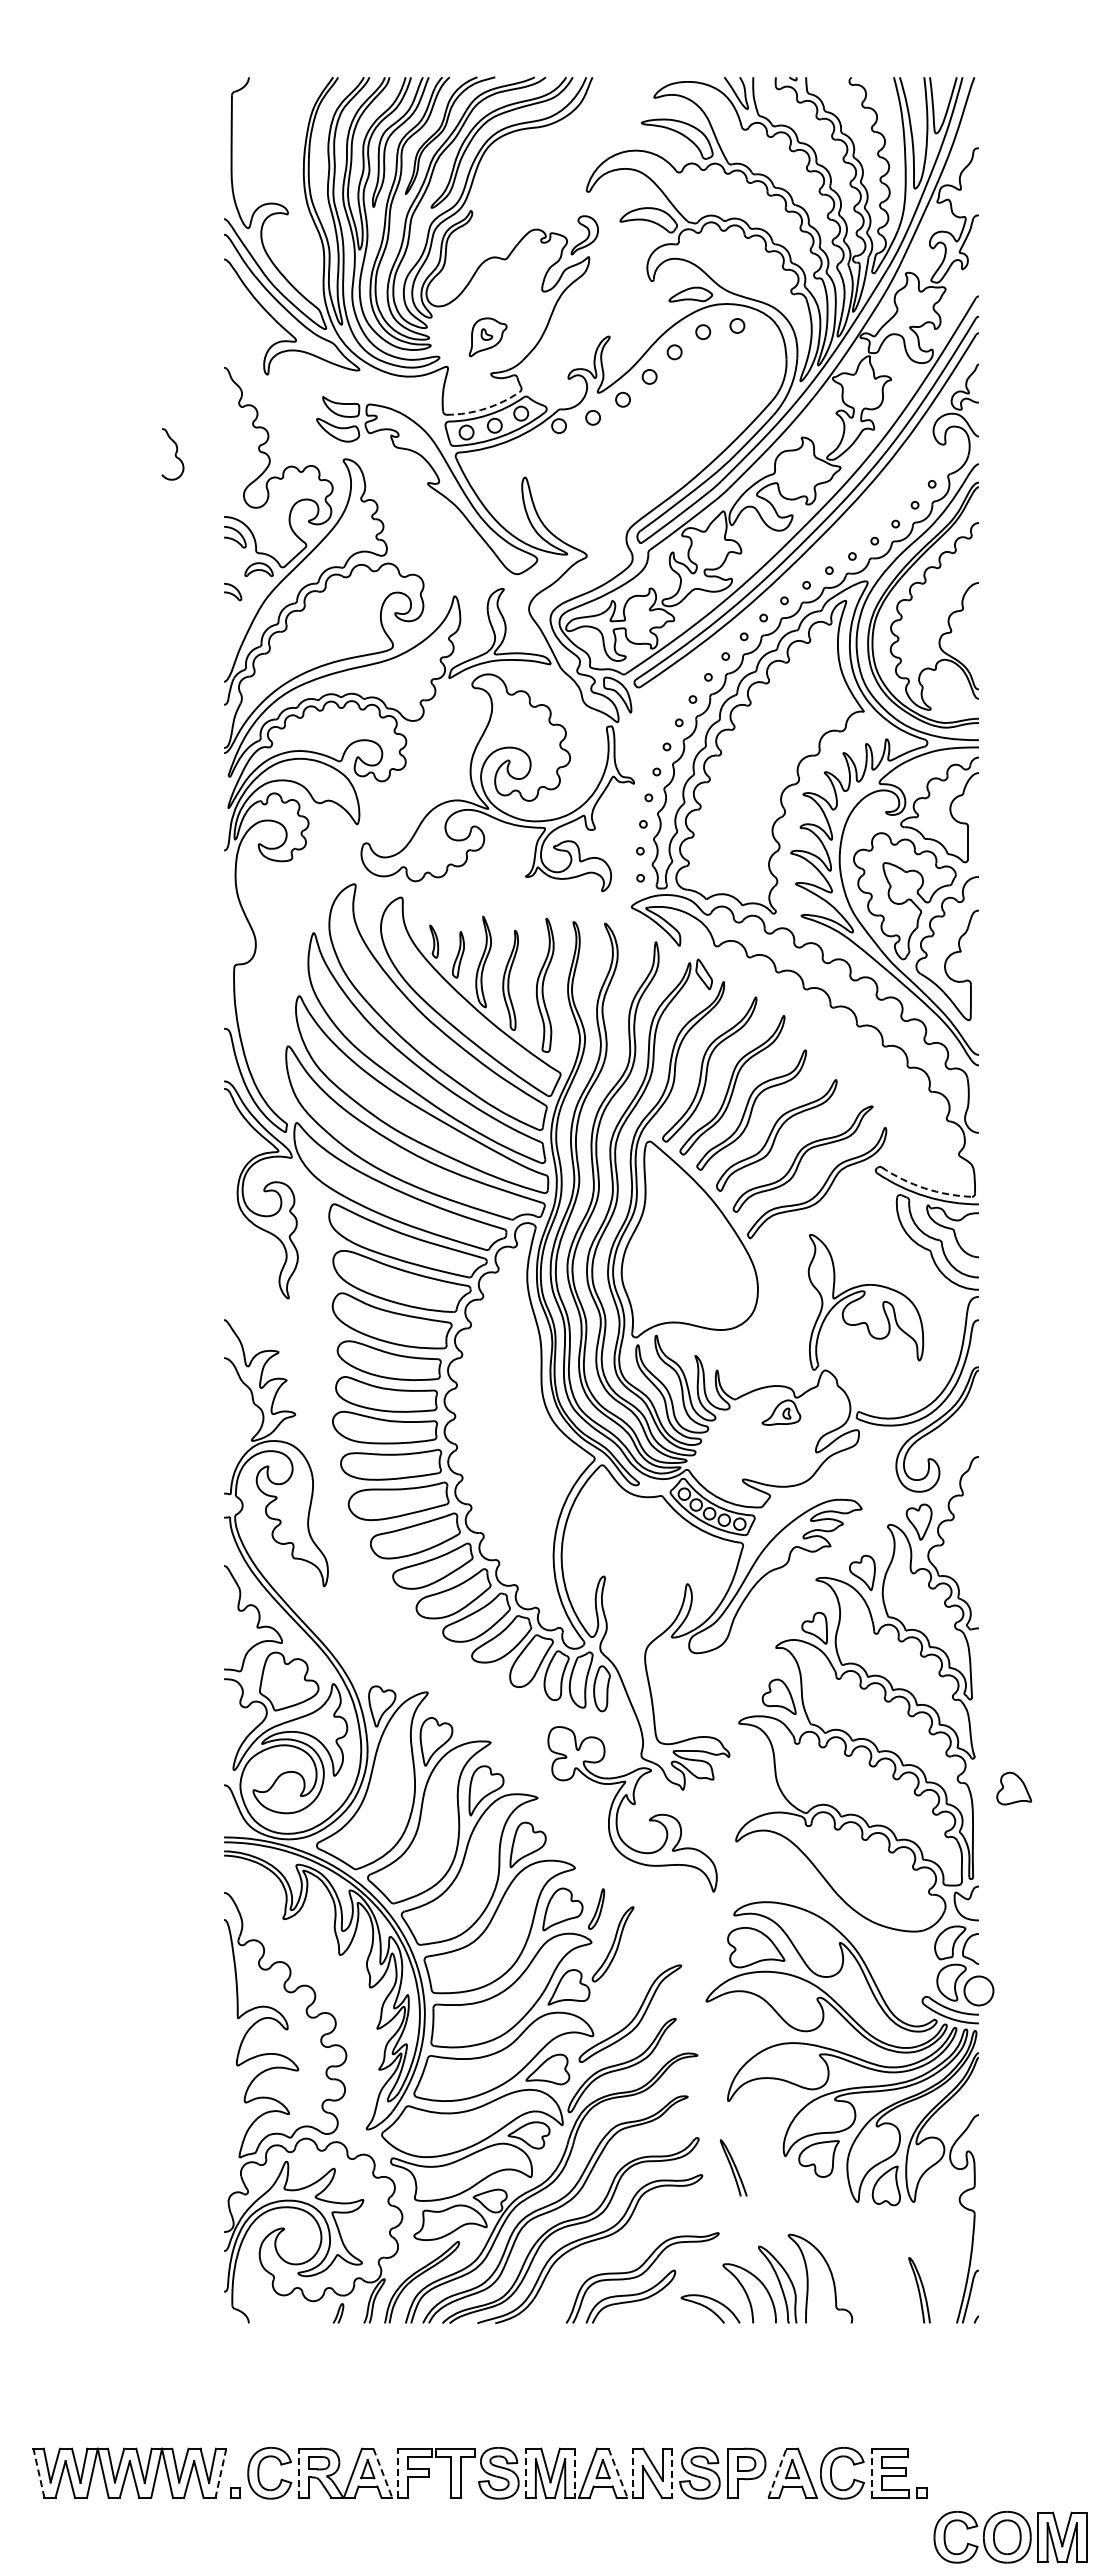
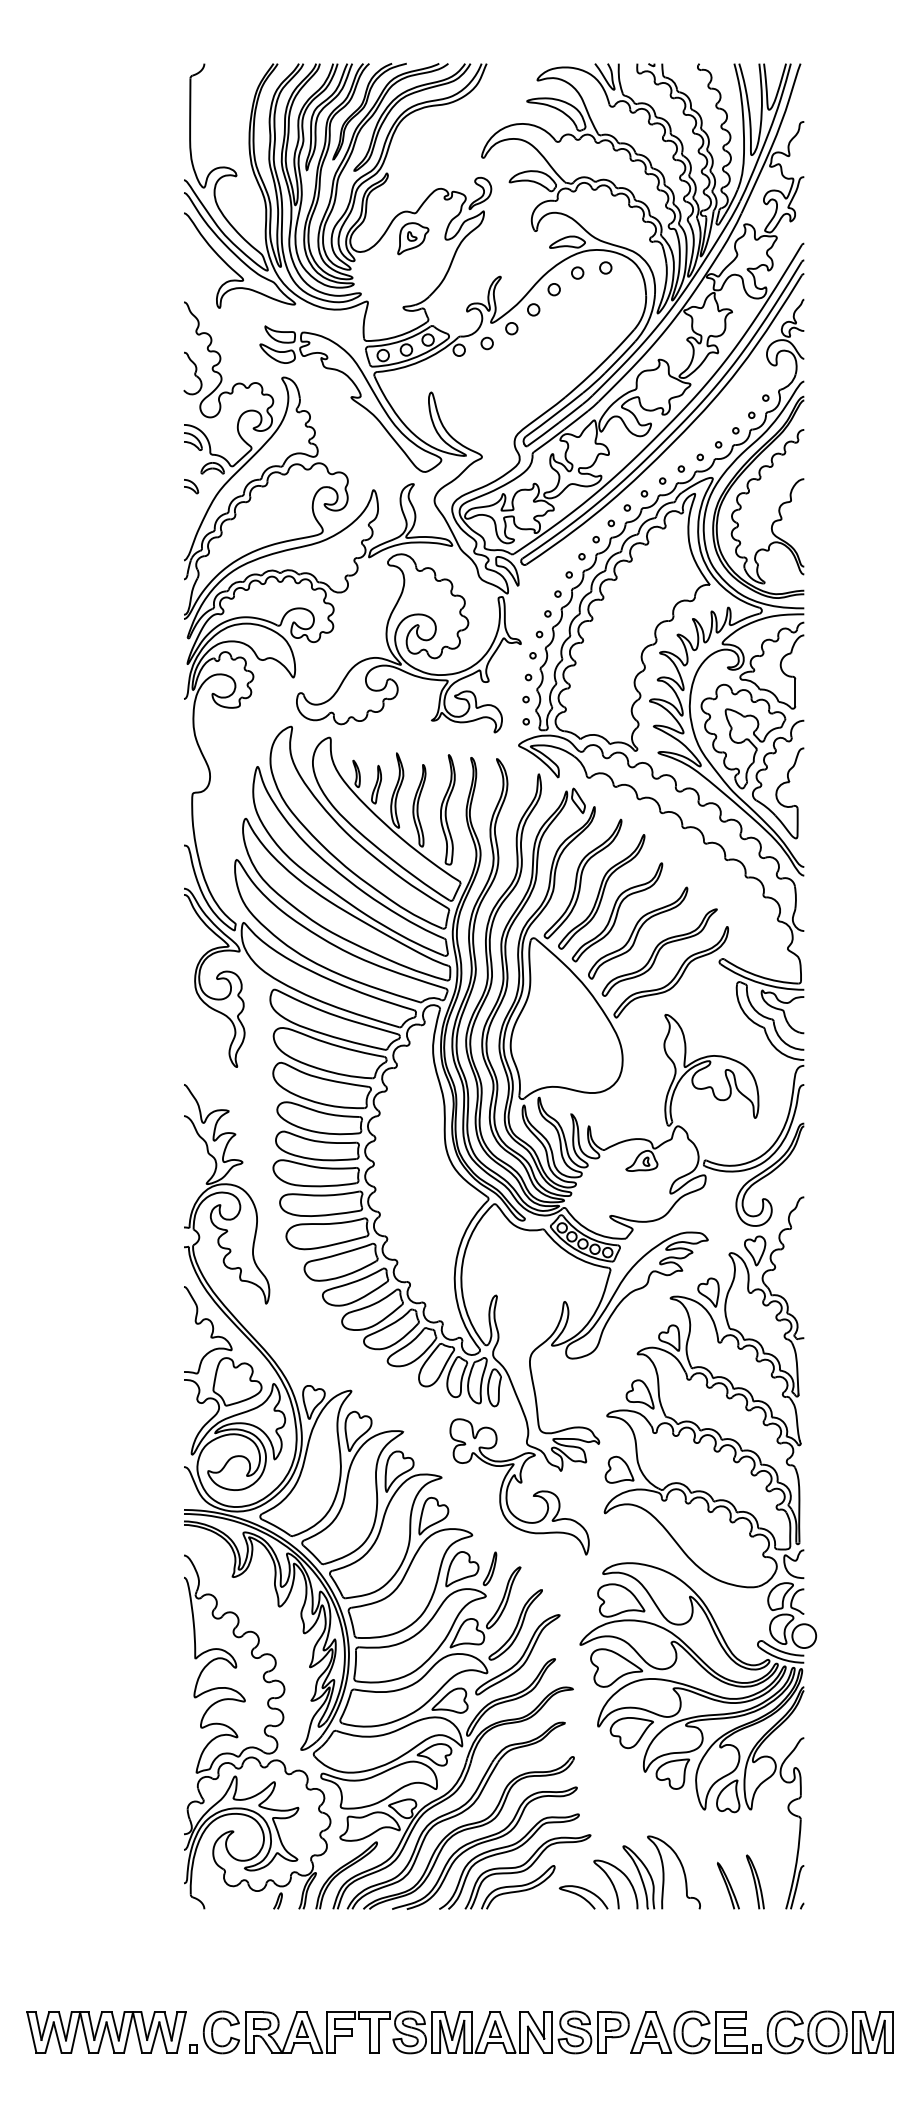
part: (487, 337) -> (412, 238), moved
arc: (485, 408) -> (398, 335), dashed -> solid
part: (172, 454) -> (192, 373), moved
arc: (924, 1188) -> (759, 976), dashed -> solid
part: (1014, 1788) -> (619, 1469), moved
part: (627, 1977) -> (515, 1625), added
part: (750, 2029) -> (616, 1667), added
part: (768, 2108) -> (631, 1732), added
curve: (732, 2167) -> (727, 1885), moved
curve: (617, 2254) -> (507, 1852), added
line: (38, 2472) -> (31, 2031), dashed -> solid
line: (777, 2472) -> (638, 2031), dashed -> solid
line: (220, 2473) -> (181, 2032), dashed -> solid
line: (299, 2473) -> (245, 2032), dashed -> solid
line: (383, 2473) -> (314, 2032), dashed -> solid
line: (398, 2473) -> (327, 2032), dashed -> solid
line: (526, 2473) -> (432, 2032), dashed -> solid
line: (574, 2473) -> (471, 2032), dashed -> solid
line: (618, 2473) -> (508, 2032), dashed -> solid
line: (633, 2473) -> (520, 2032), dashed -> solid
line: (672, 2473) -> (552, 2032), dashed -> solid
line: (872, 2473) -> (716, 2032), dashed -> solid
part: (1010, 2537) -> (830, 2032), moved

